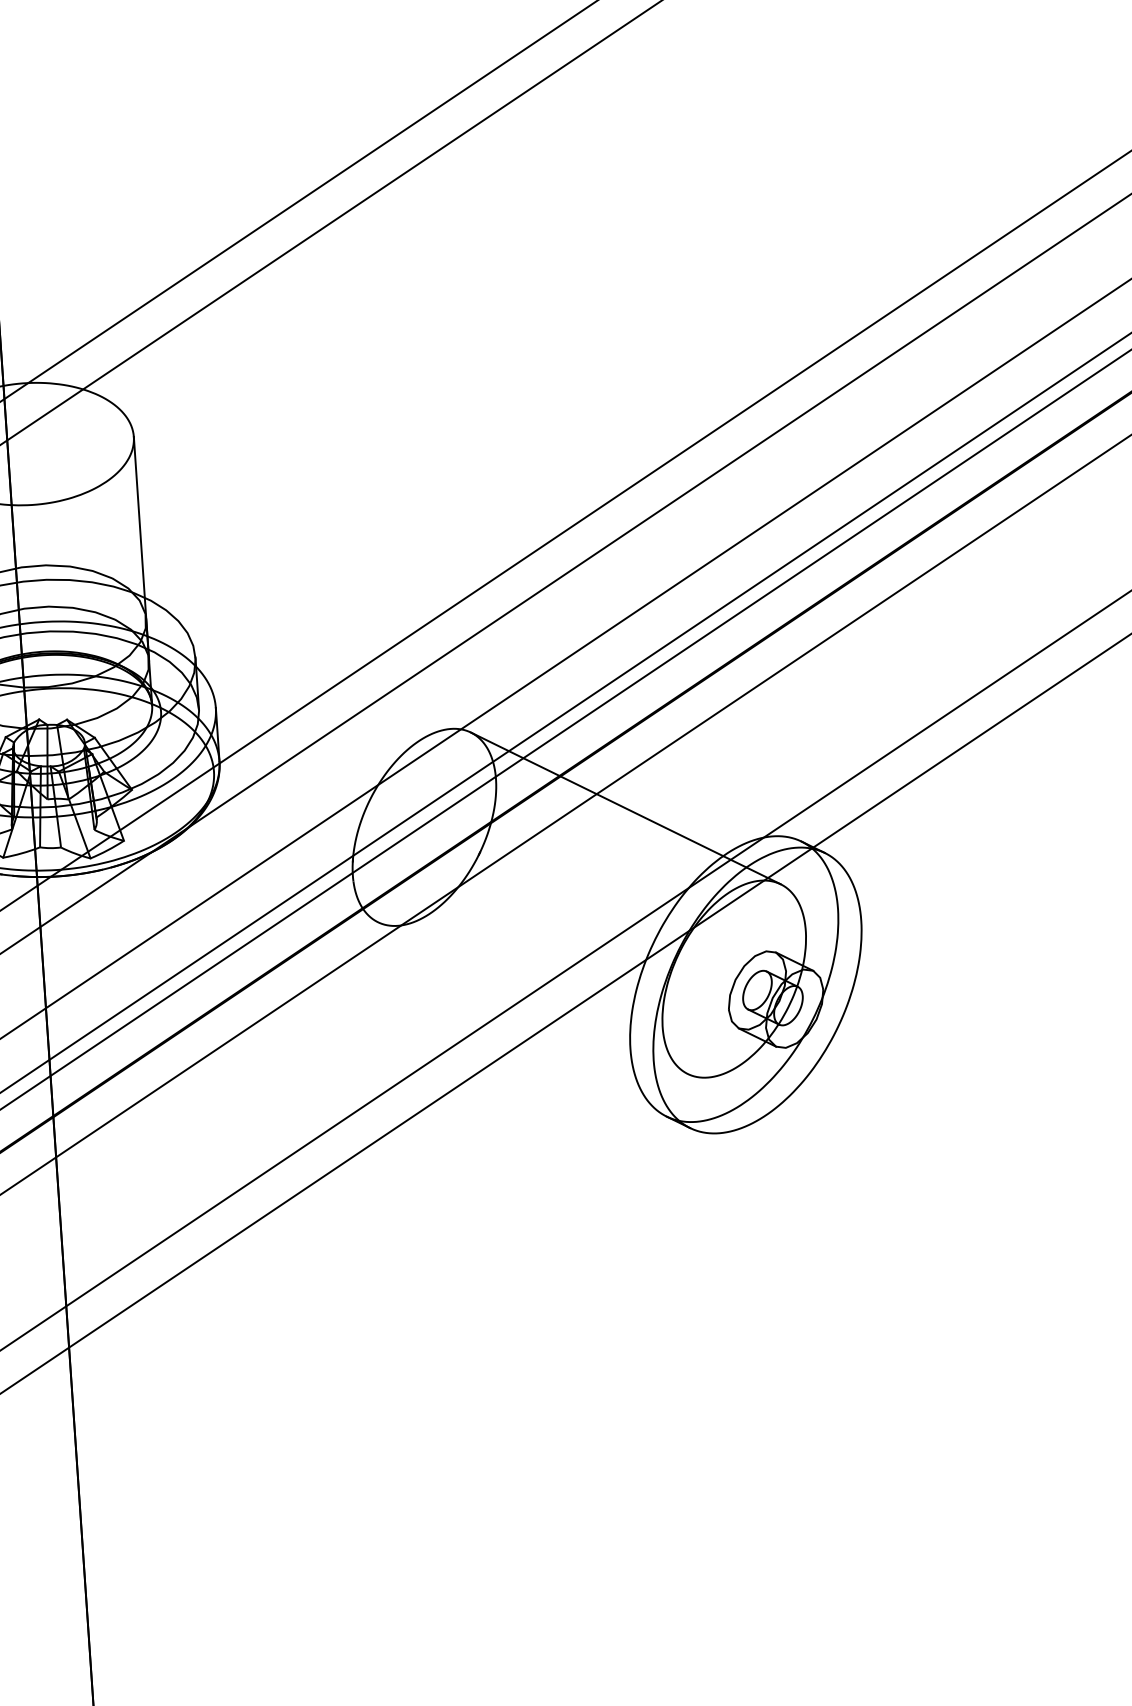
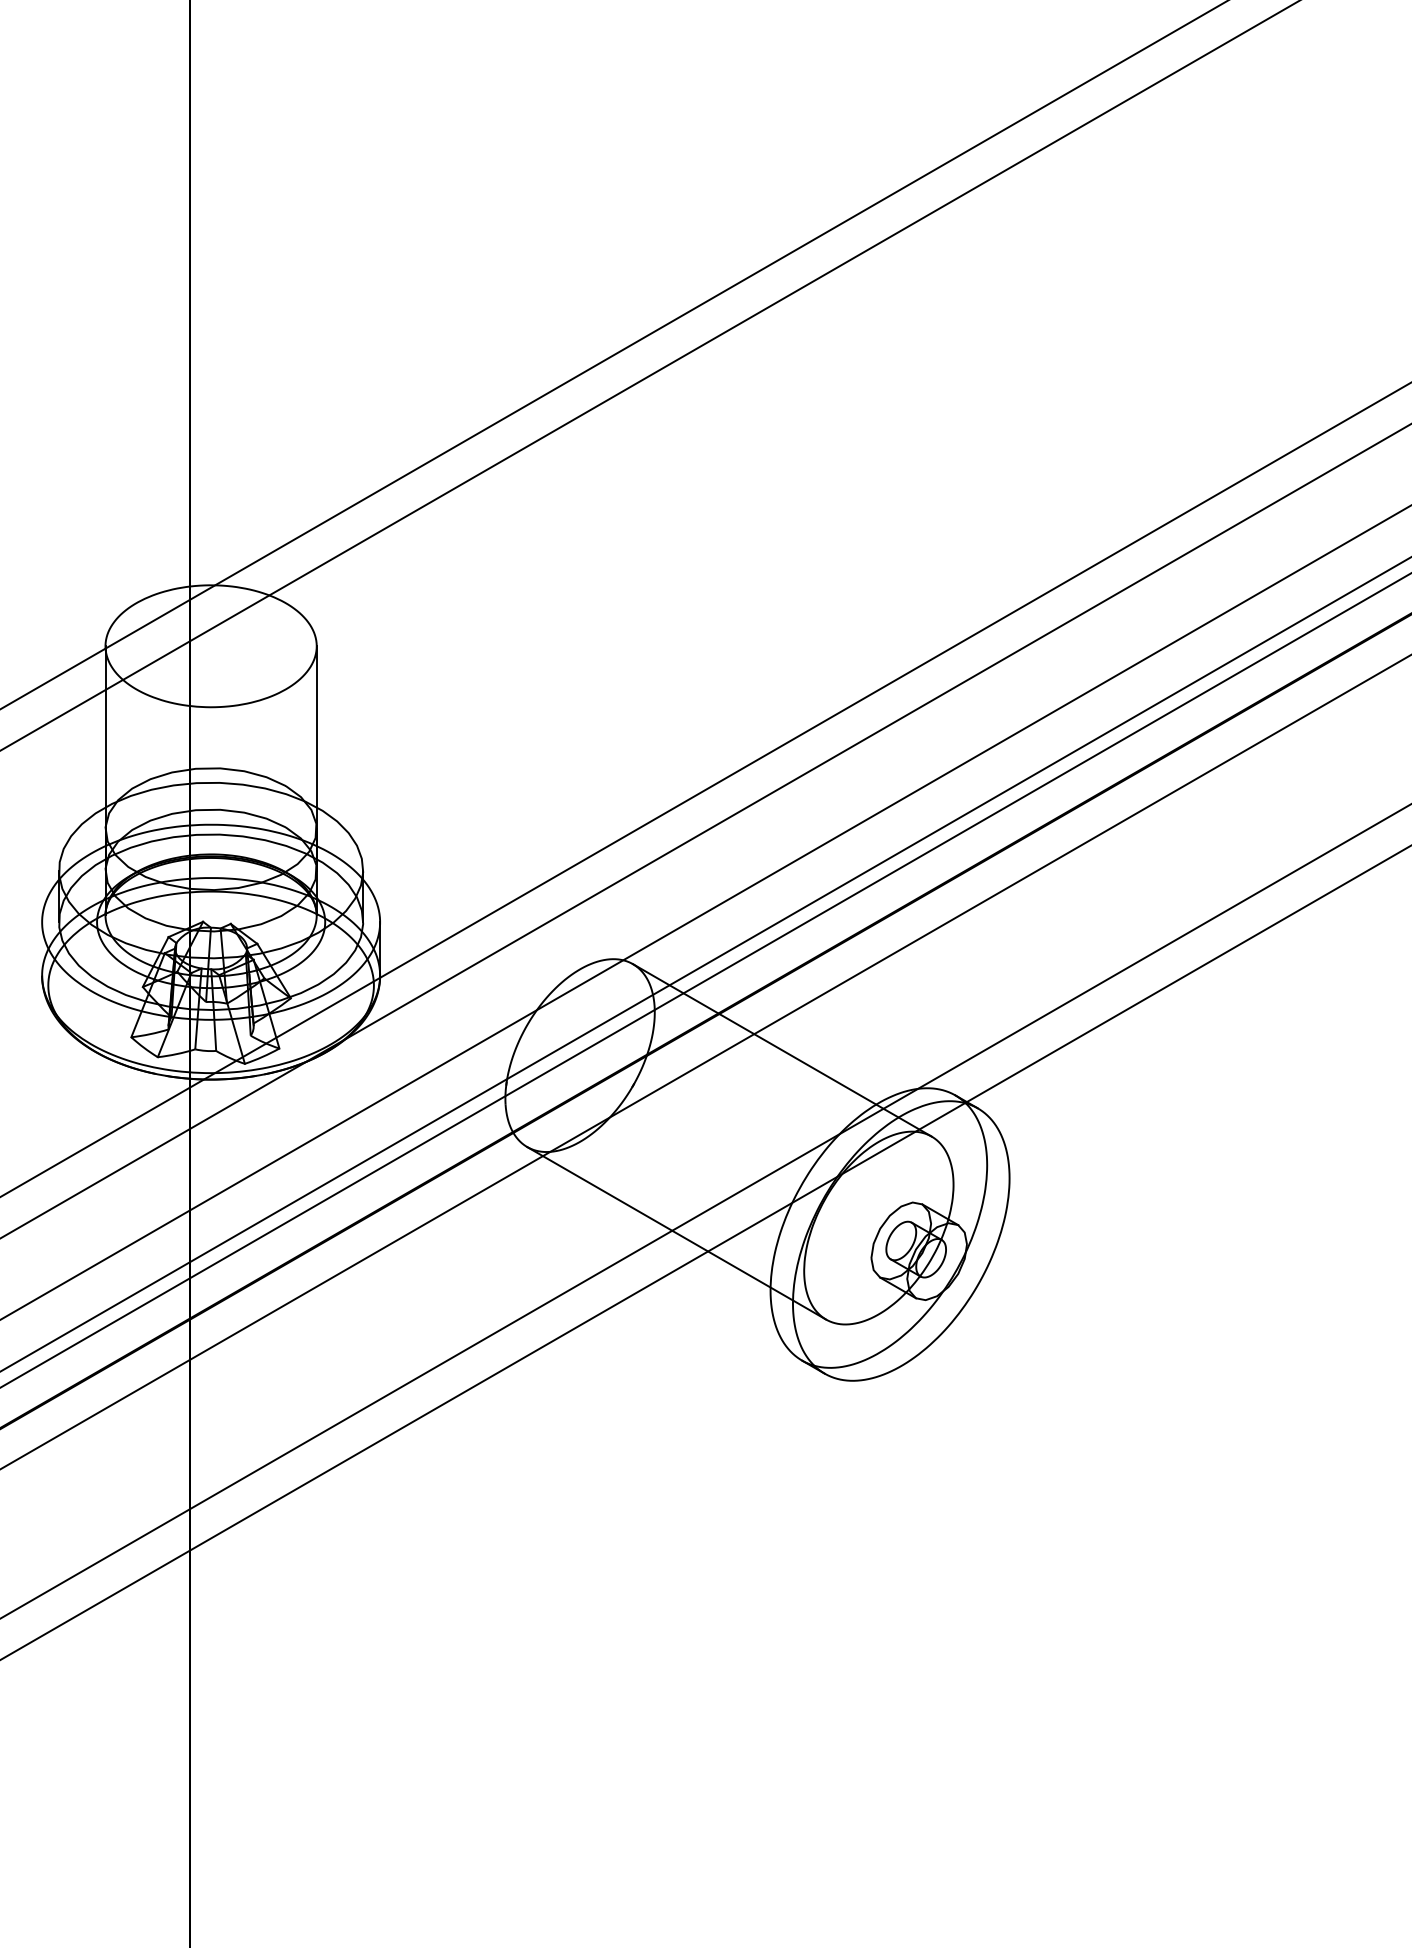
line: (532, 998) -> (676, 1233), added

